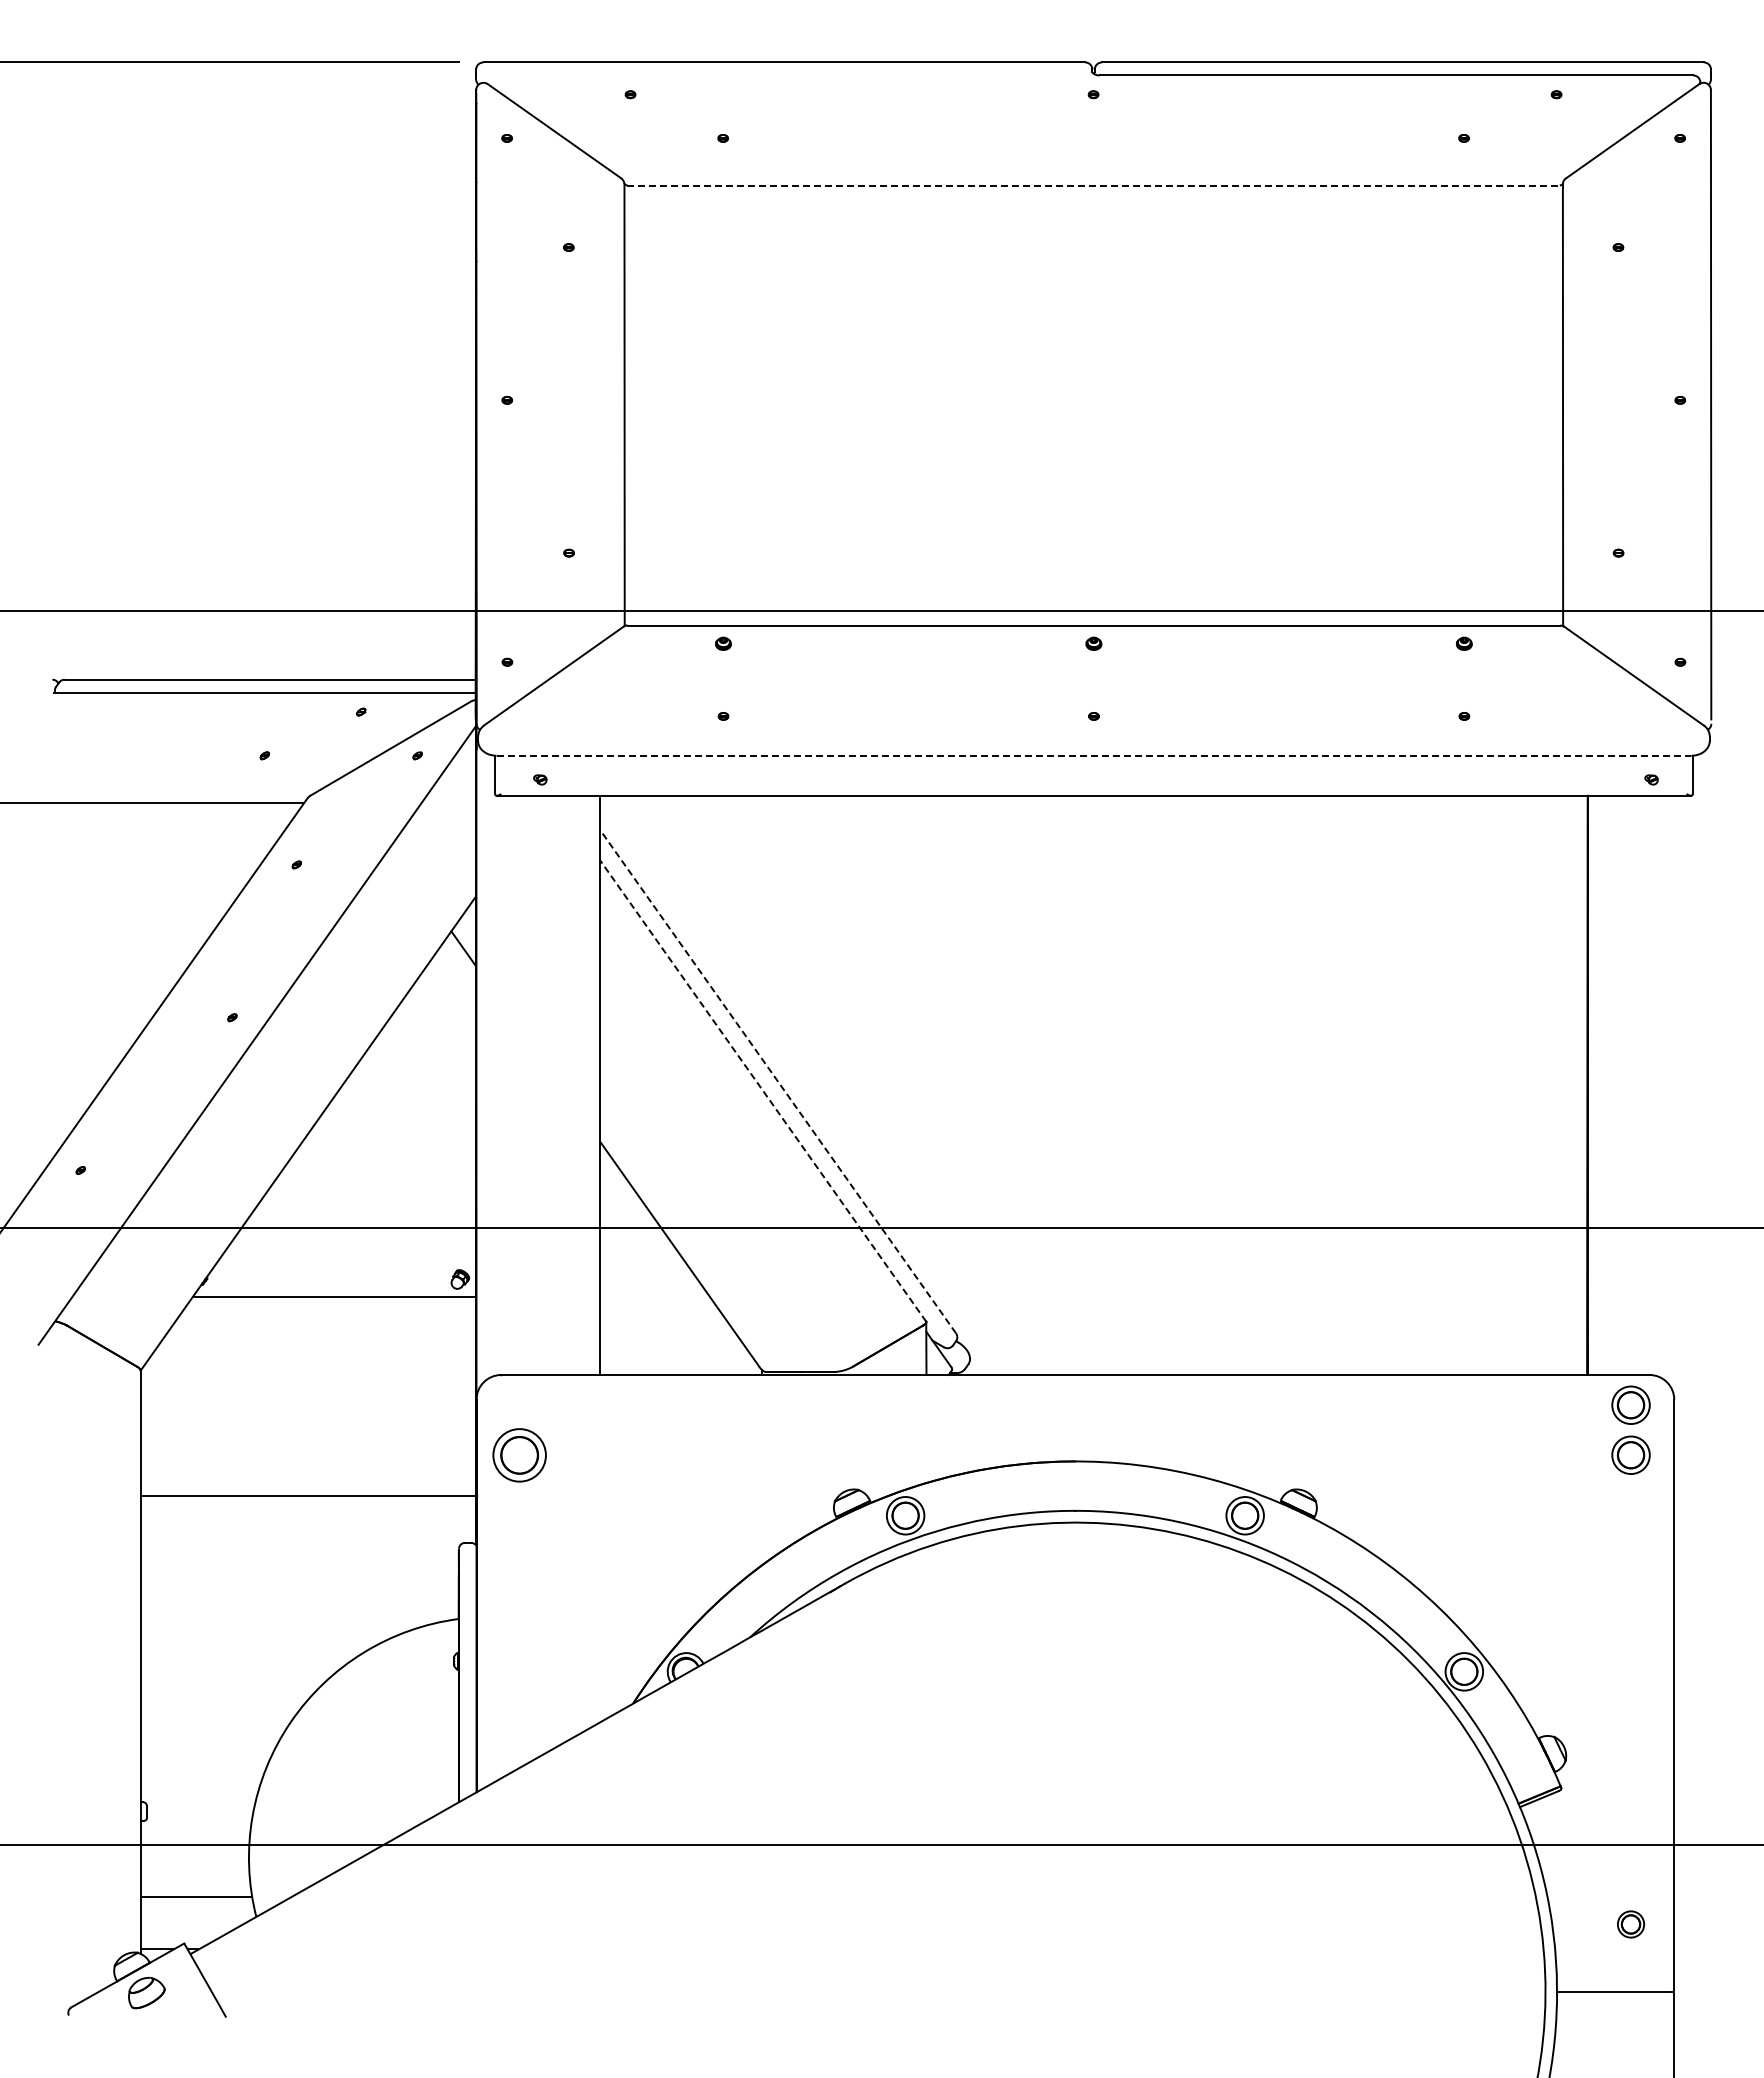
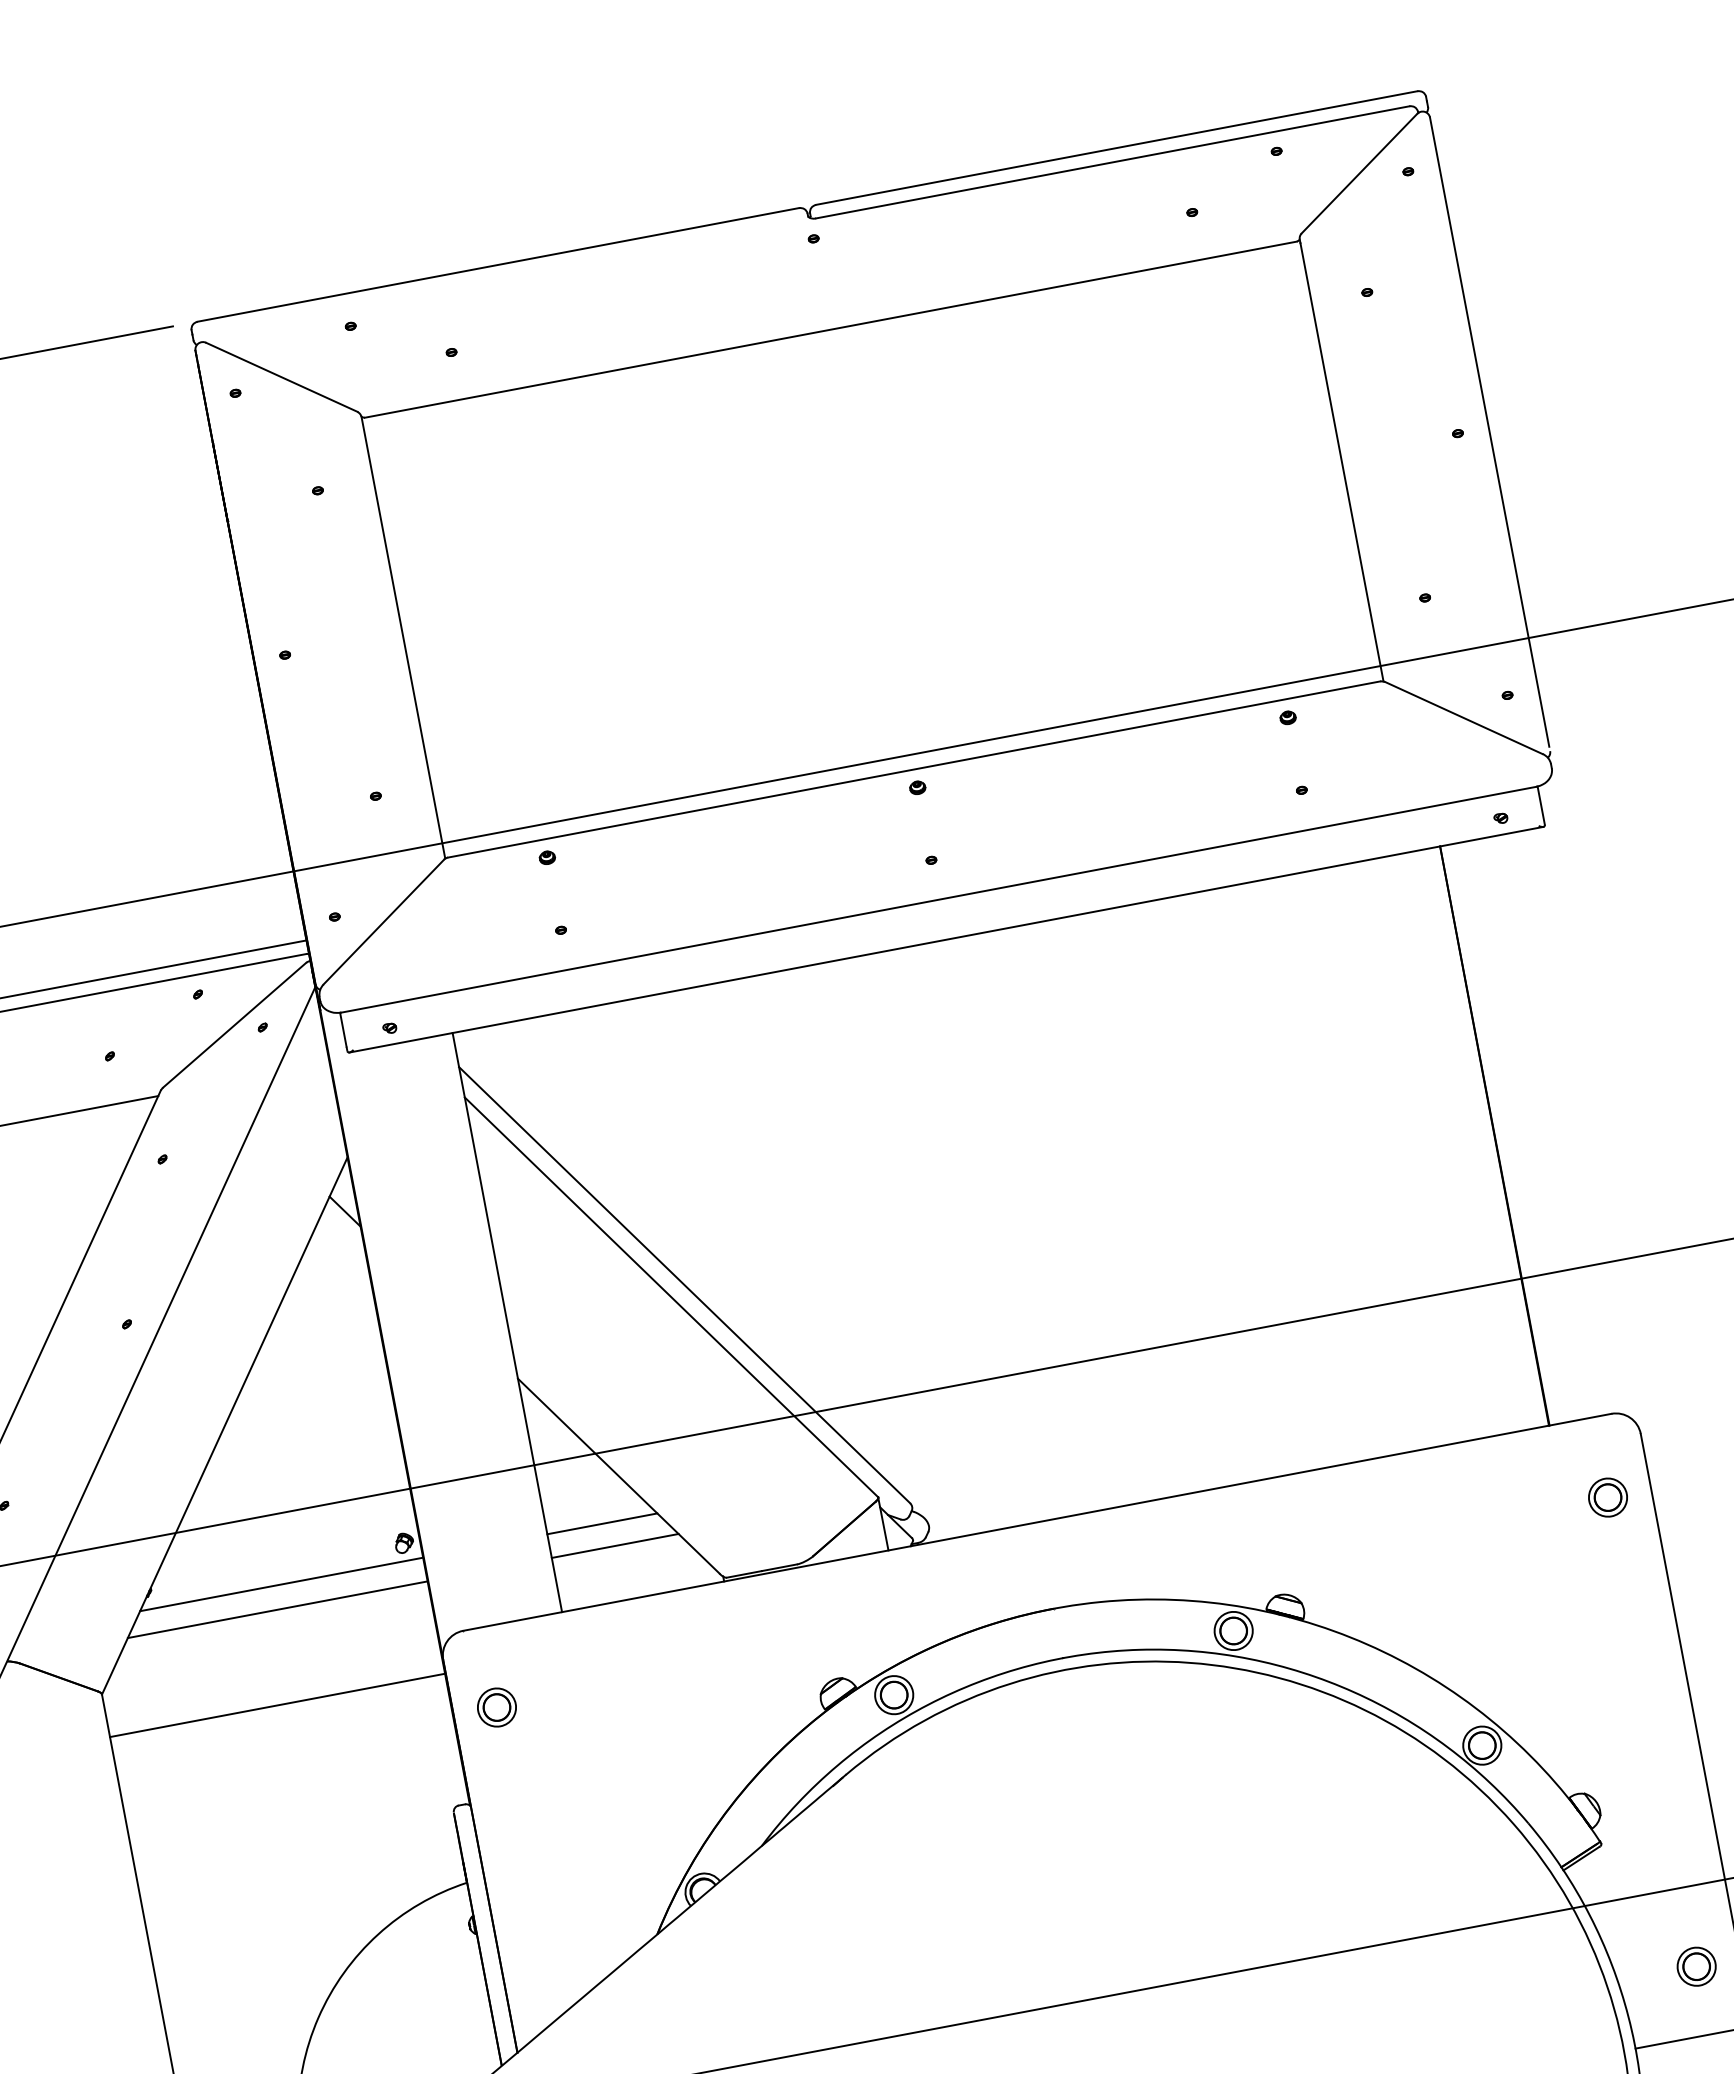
line: (1094, 185) -> (831, 329), dashed -> solid
line: (1094, 755) -> (939, 899), dashed -> solid
line: (777, 1081) -> (684, 1285), dashed -> solid
line: (763, 1090) -> (671, 1296), dashed -> solid
line: (655, 1297) -> (602, 1524), added
line: (325, 1320) -> (277, 1609), added
line: (663, 1320) -> (615, 1545), added
part: (1630, 1404) -> (1597, 1446), removed
part: (519, 1454) -> (496, 1706), size x0.71
line: (307, 1496) -> (276, 1705), moved
part: (1630, 1924) -> (1696, 1966), size x1.43

